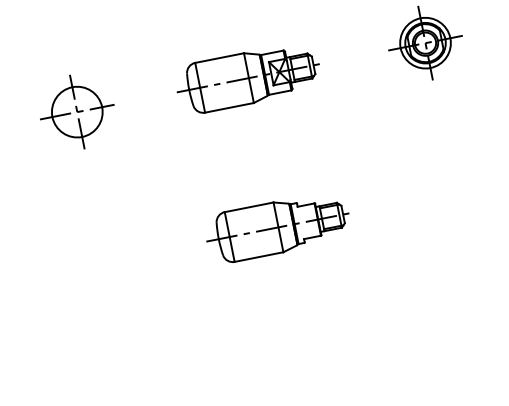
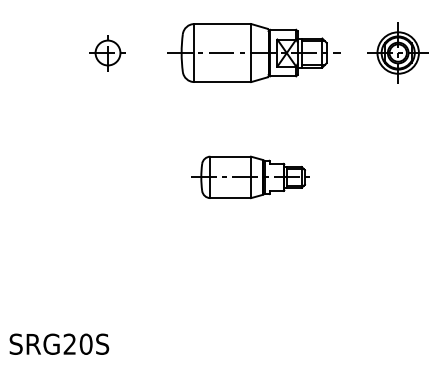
part: (248, 77) -> (250, 52), size x1.4
part: (76, 111) -> (107, 52), size x0.6

